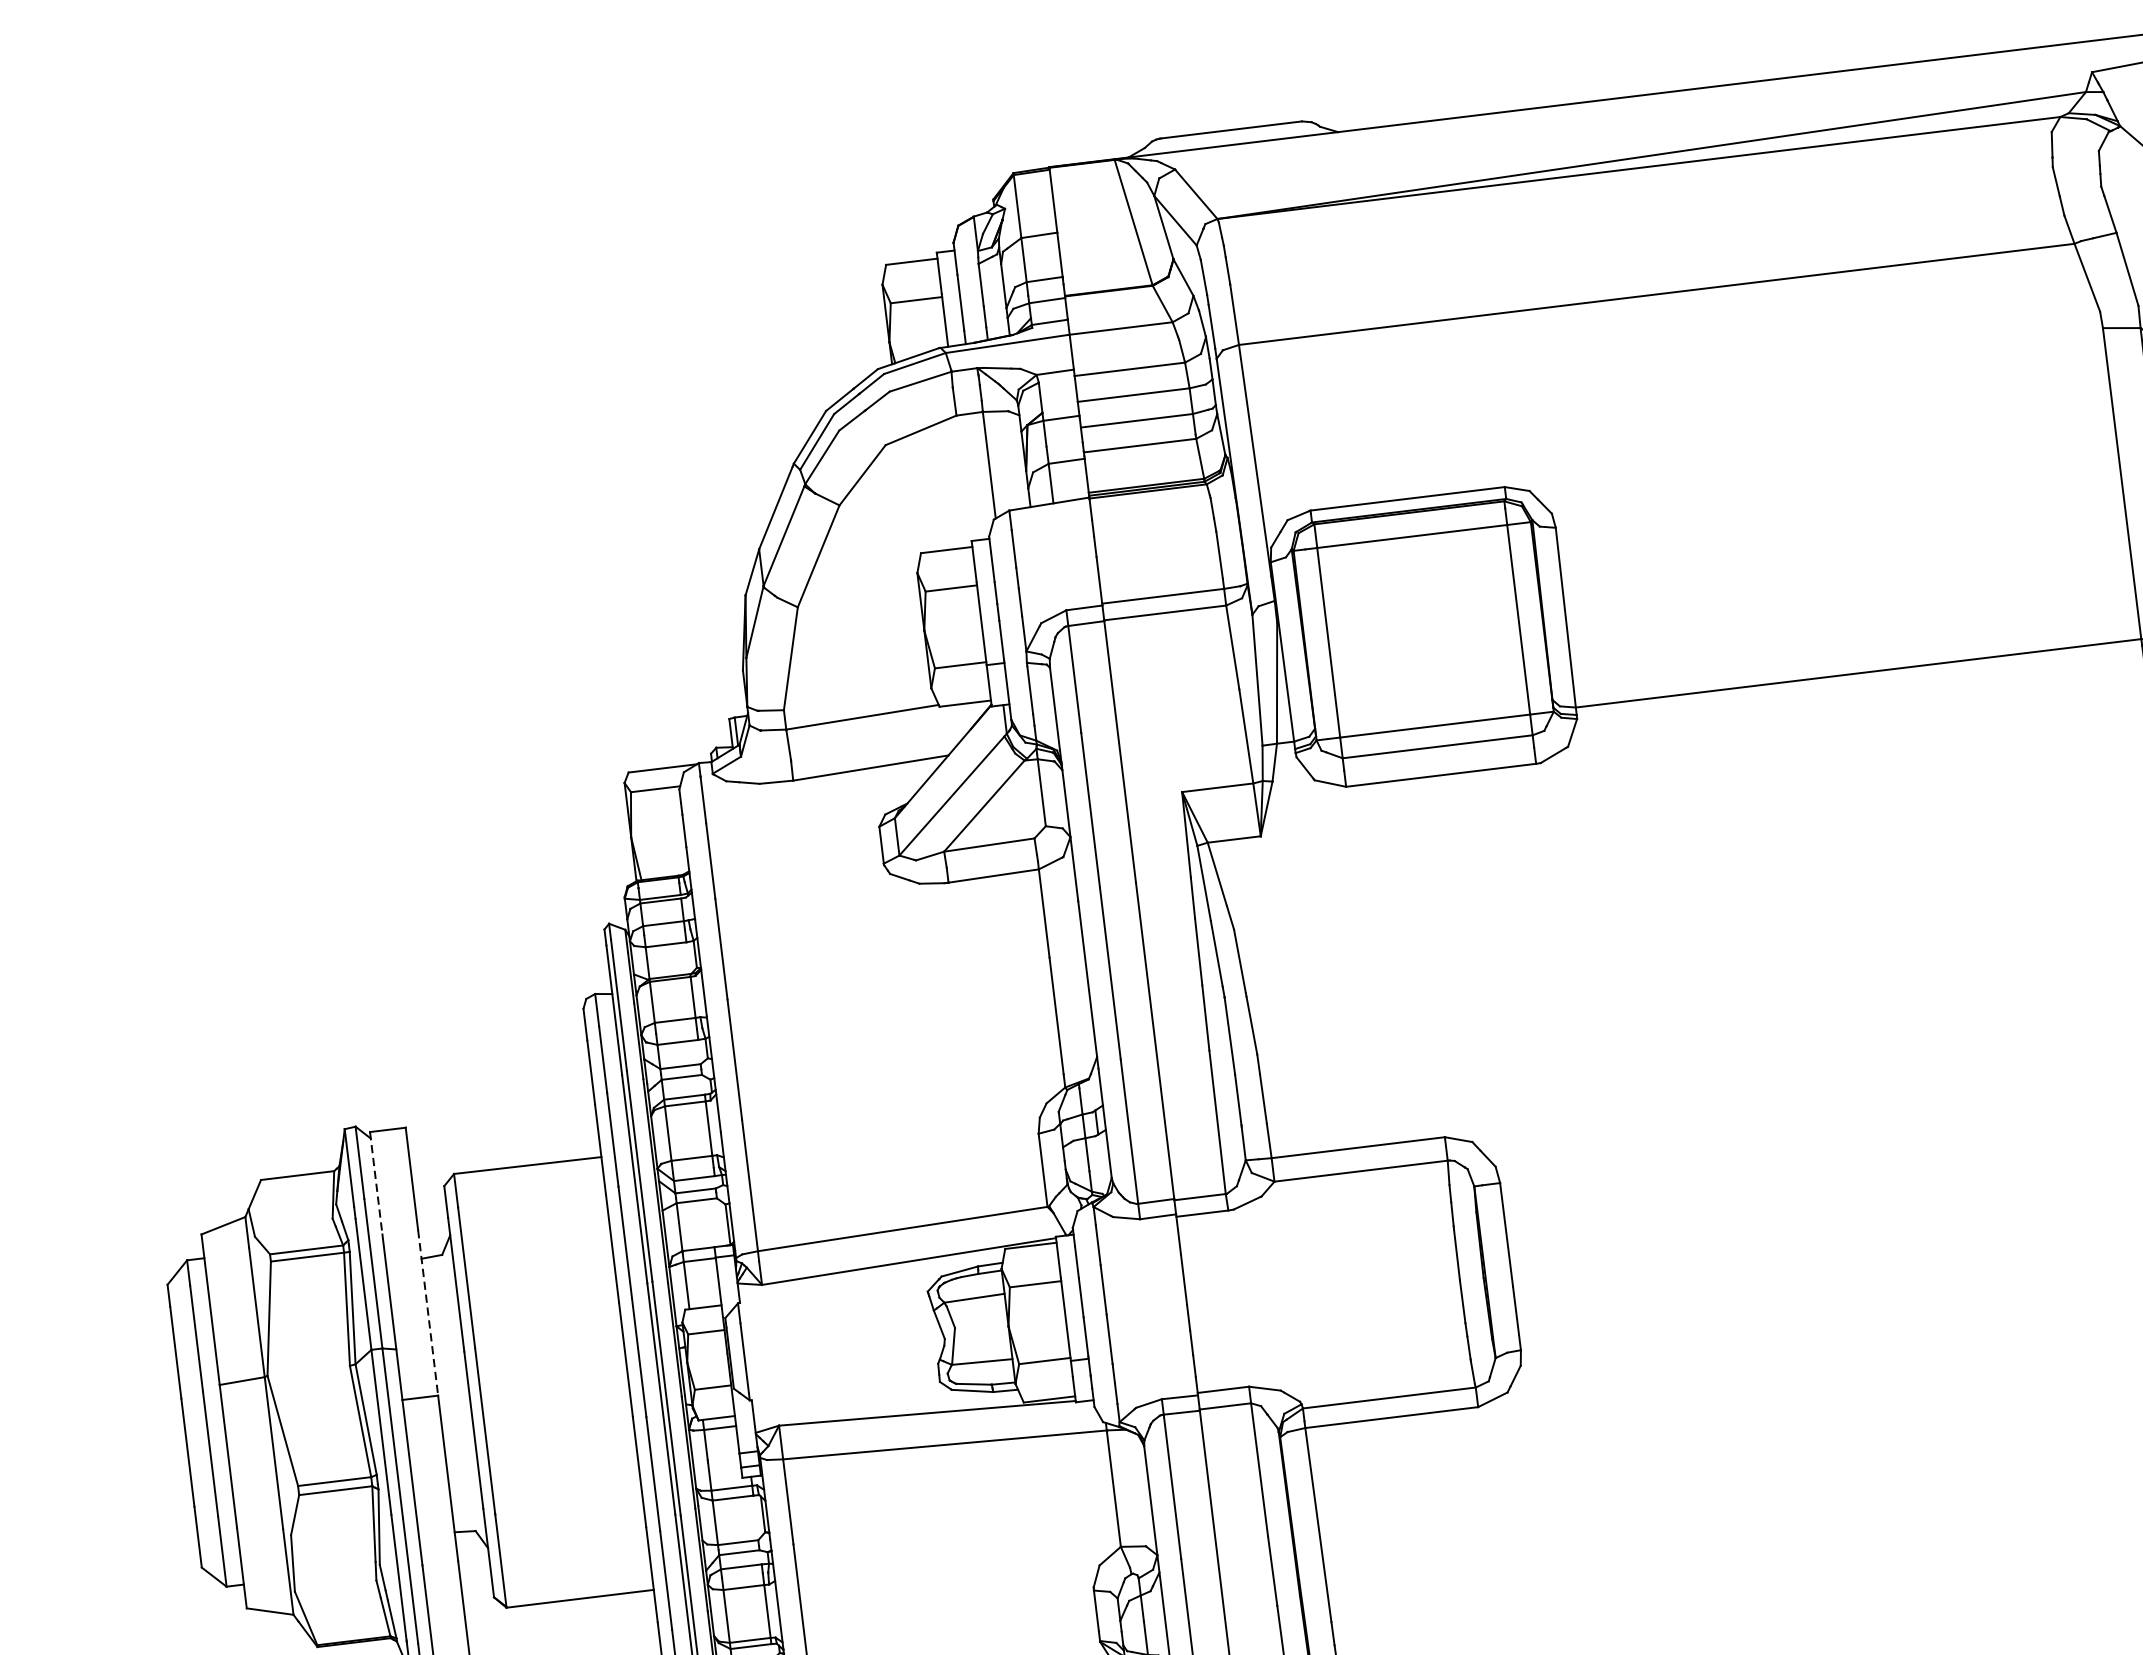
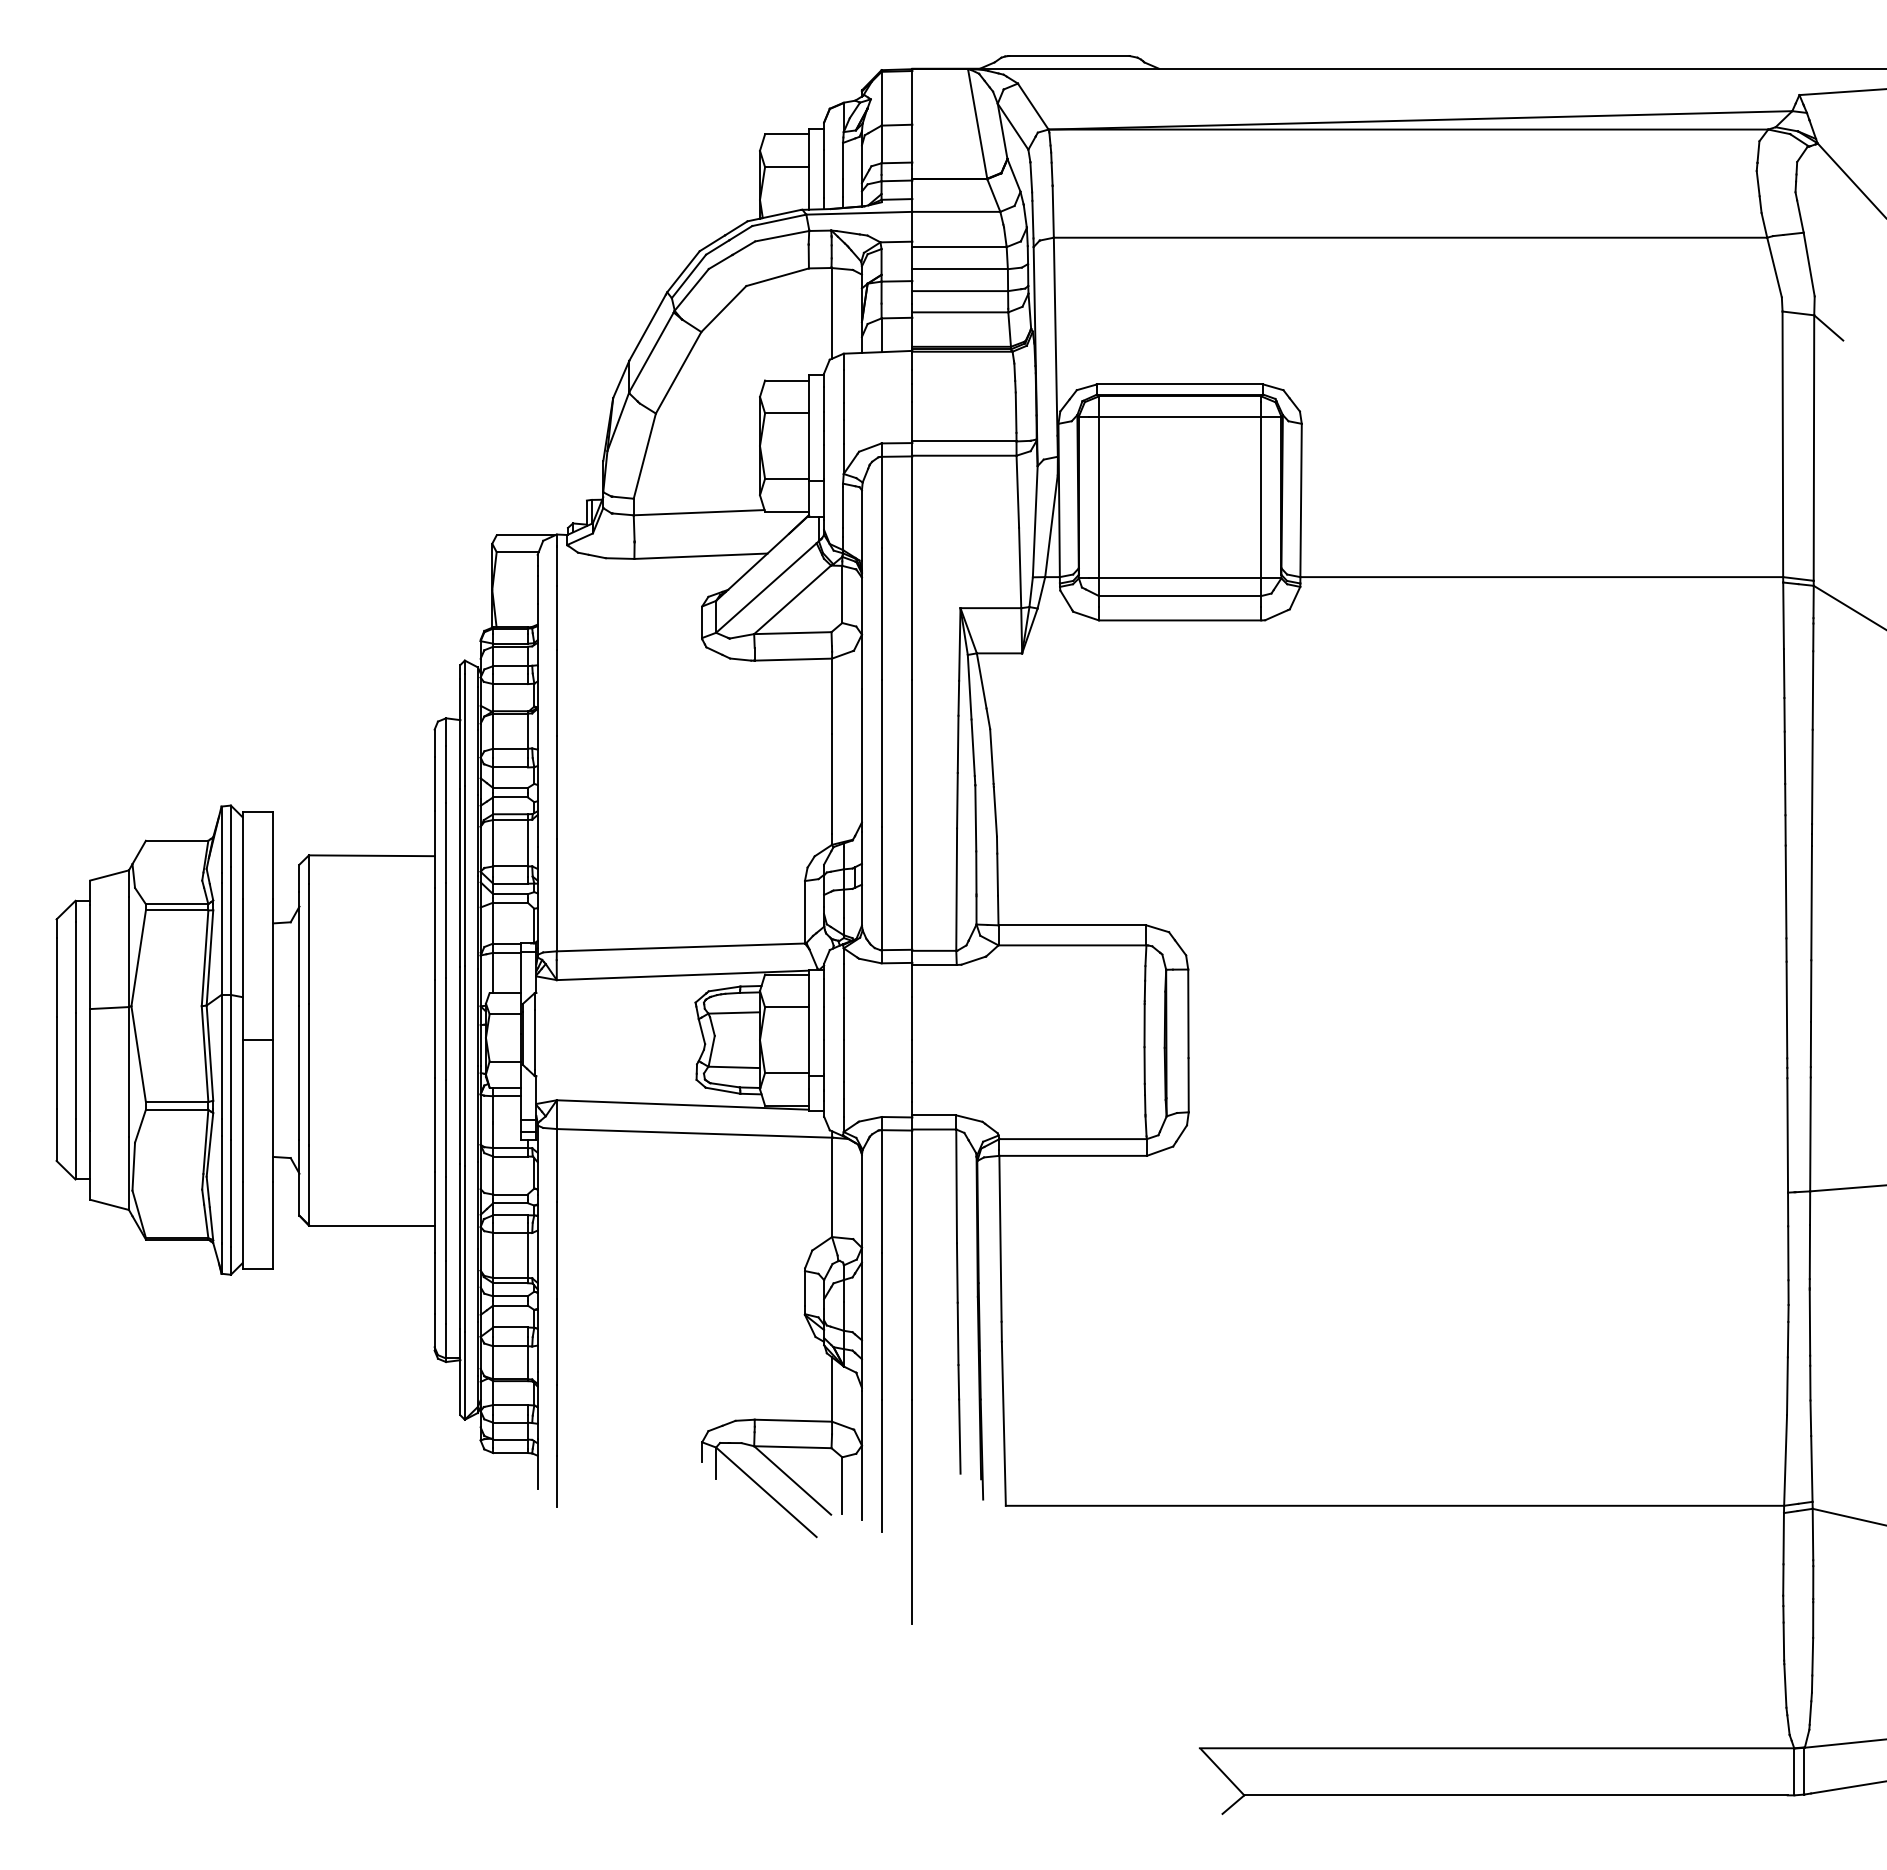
line: (376, 1183) -> (242, 855), dashed -> solid
line: (427, 1312) -> (272, 969), dashed -> solid

